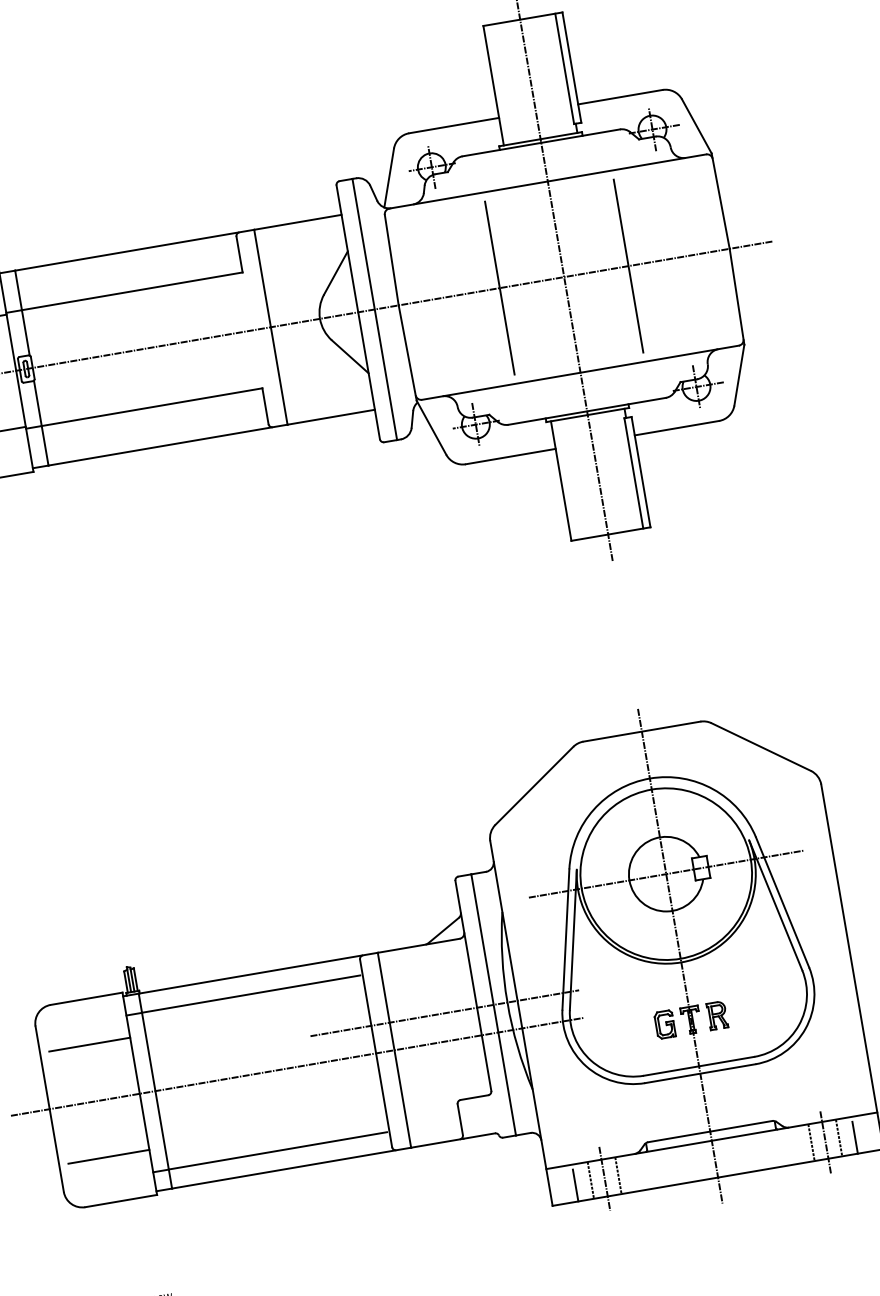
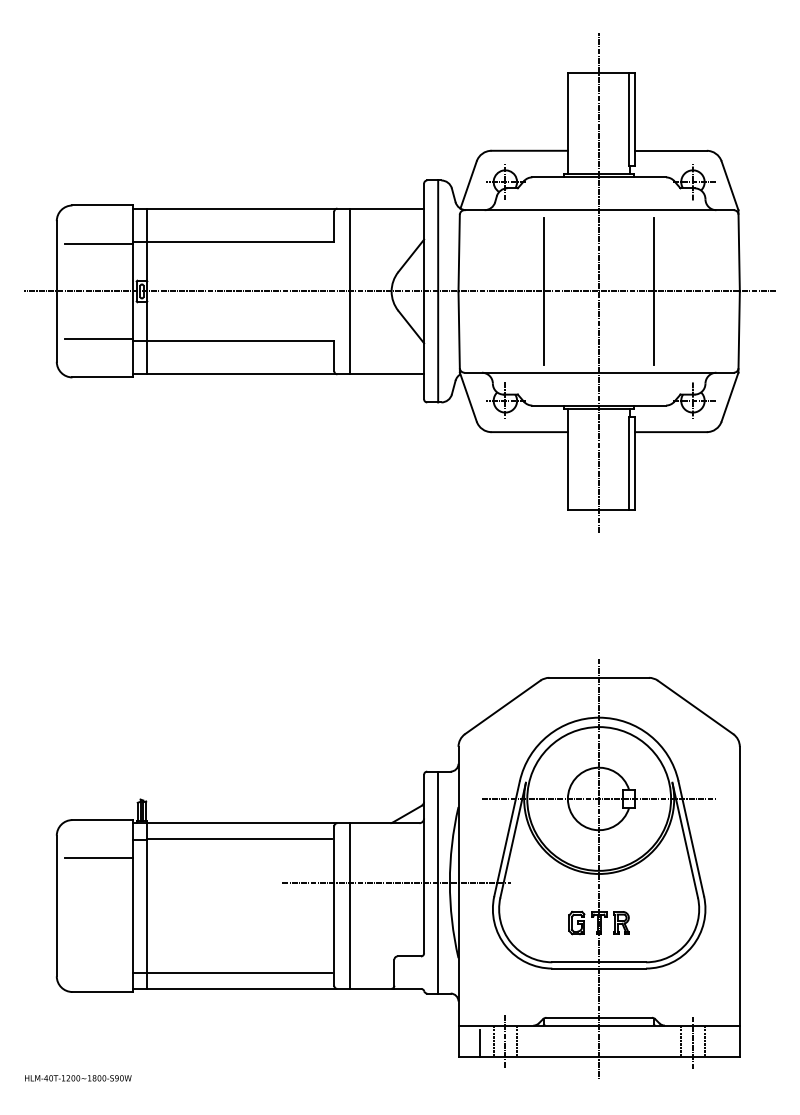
line: (296, 1067) -> (266, 906), removed
line: (854, 1136) -> (717, 1042), removed
line: (108, 1156) -> (98, 953), removed

